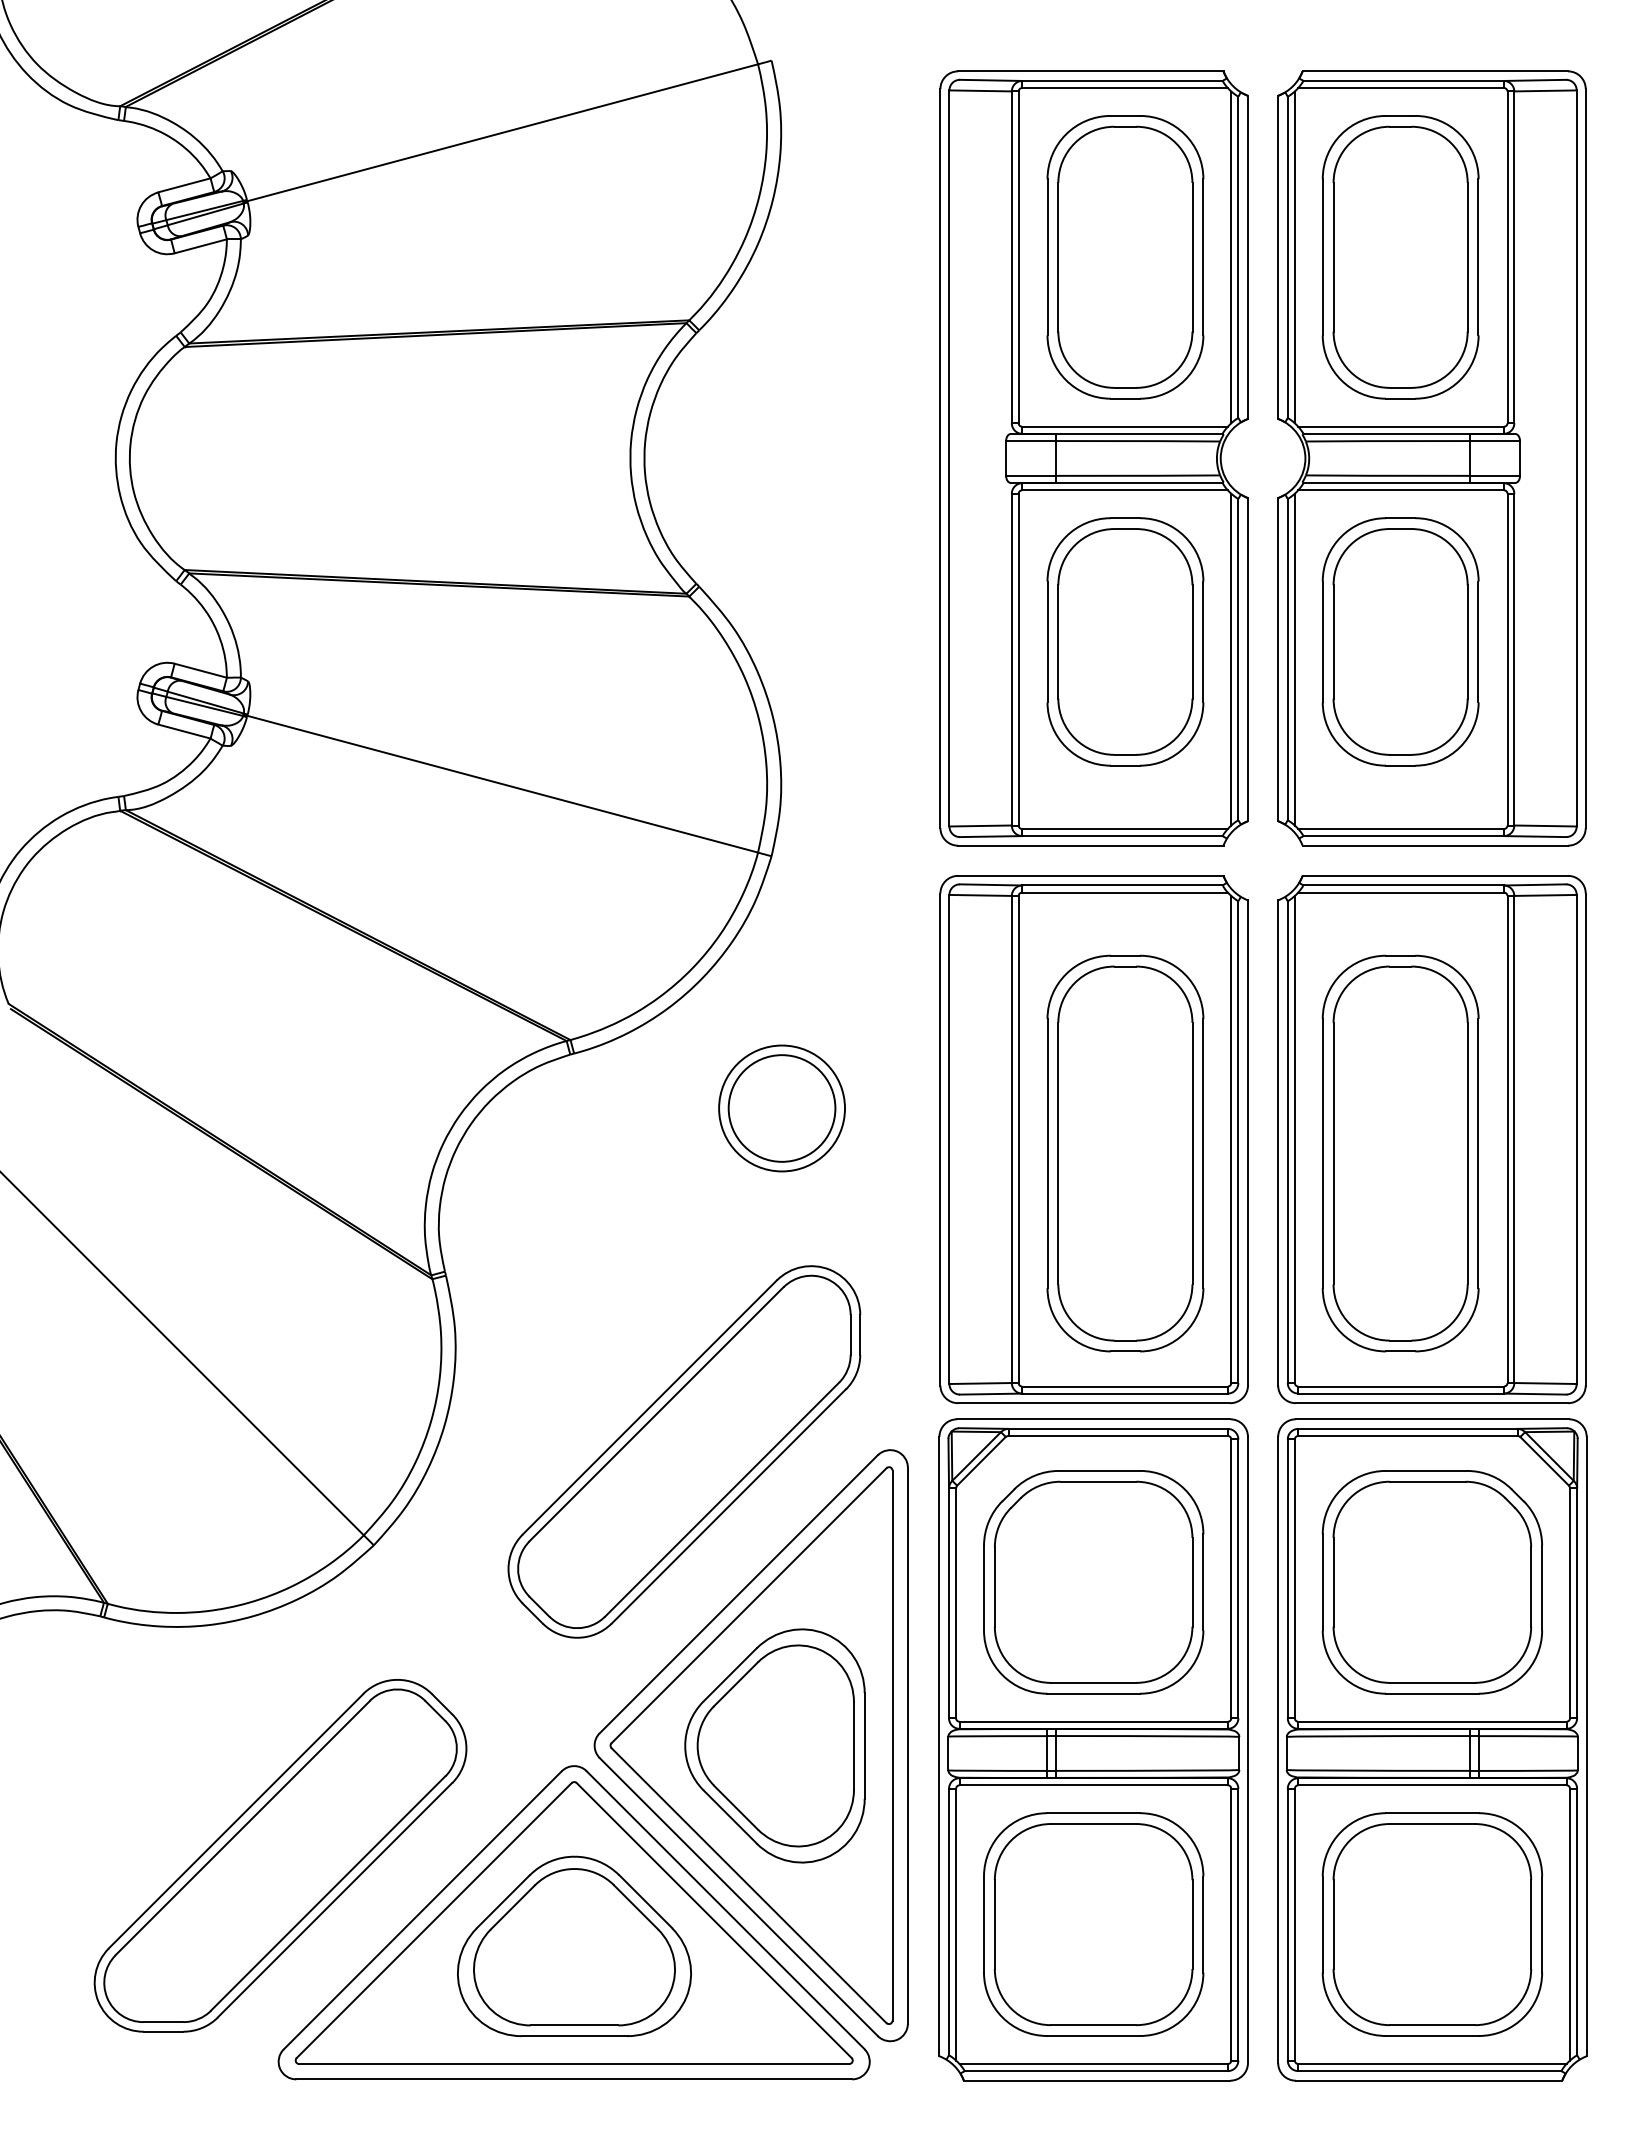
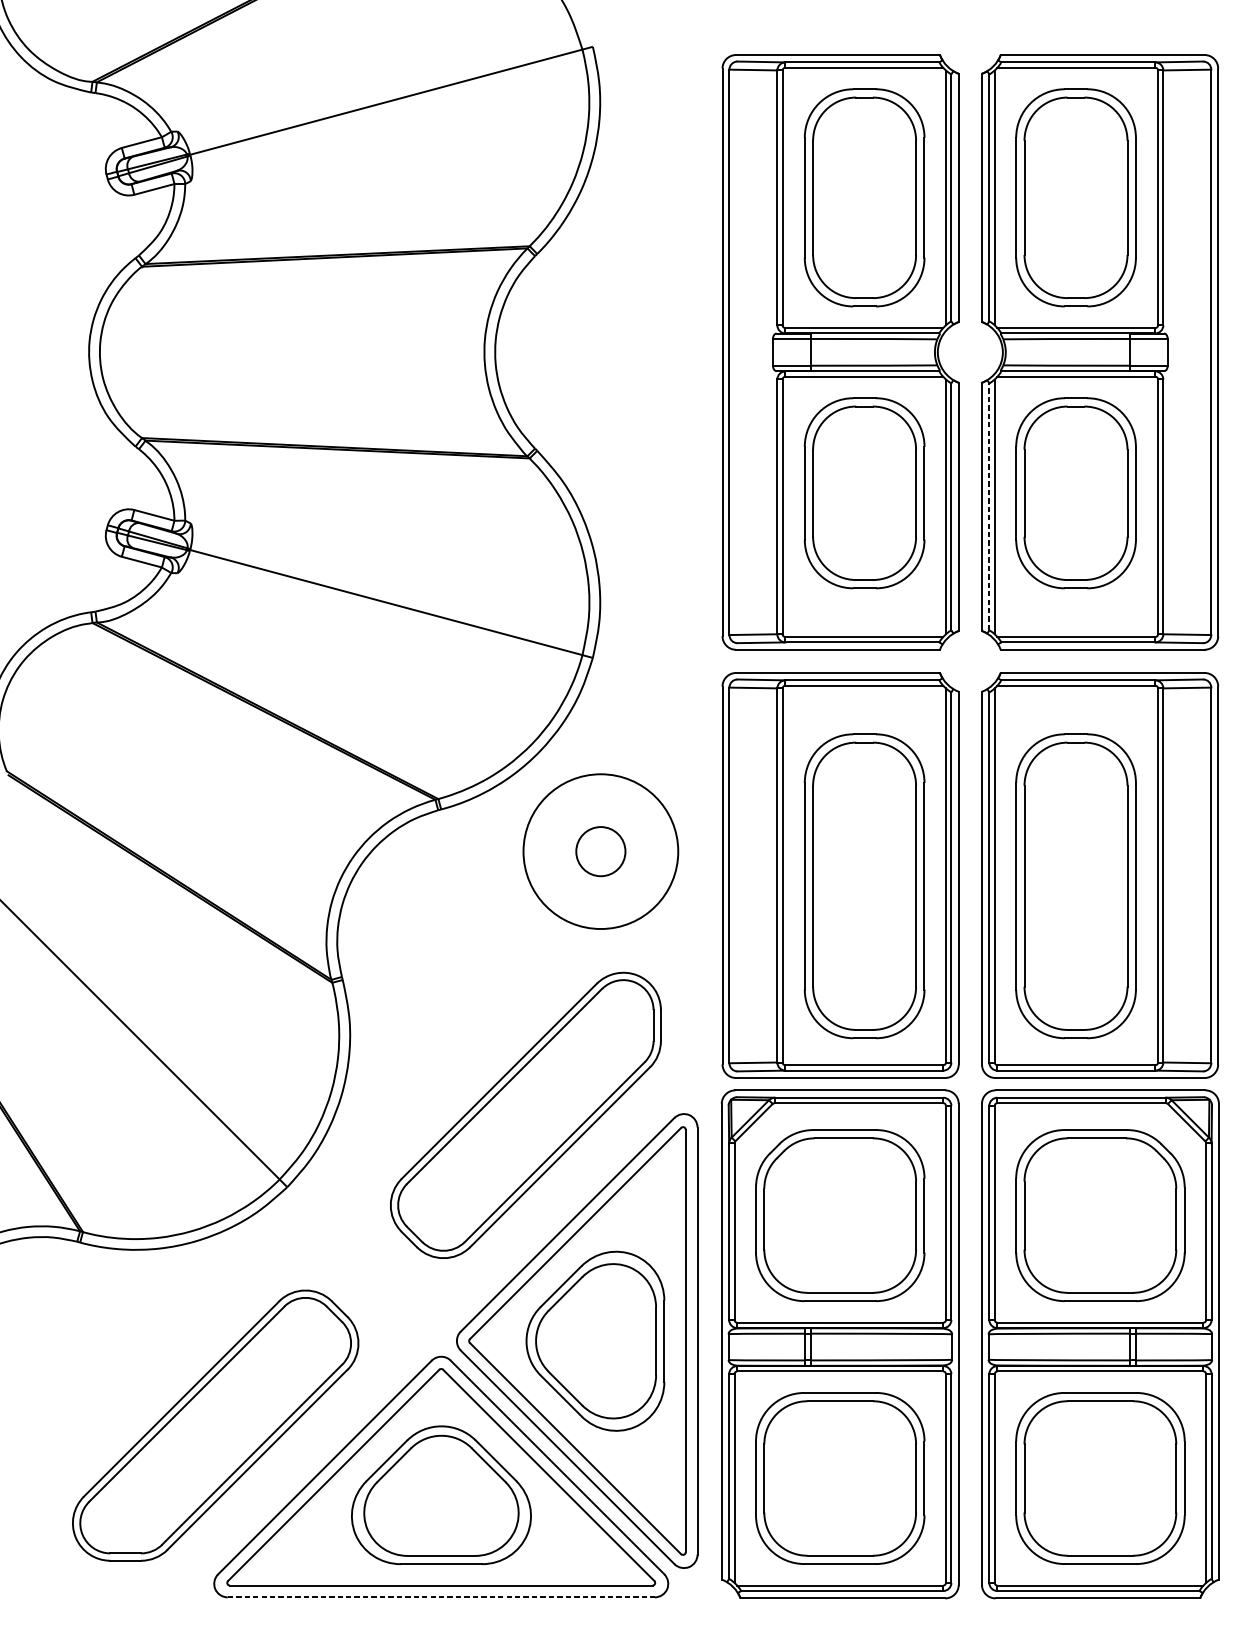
line: (1287, 659) -> (989, 506), solid -> dashed
circle: (781, 1108) -> (600, 851), size x0.6
circle: (782, 1108) -> (601, 851), size x1.6
line: (574, 2079) -> (441, 1597), solid -> dashed

